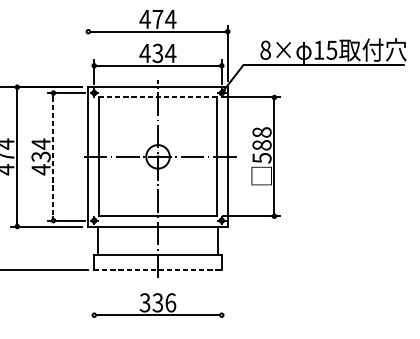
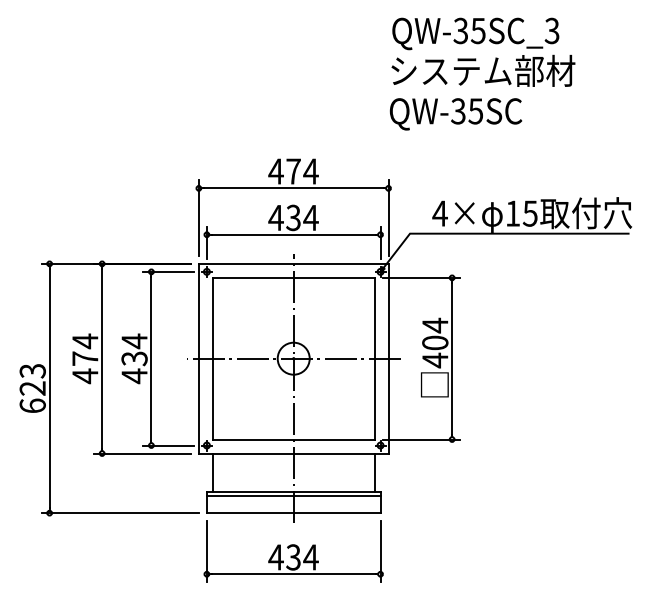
text: (265, 50) -> (439, 213), 8× -> 4×
line: (88, 53) -> (198, 217), added
line: (157, 97) -> (293, 277), dashed -> solid
text: (262, 144) -> (435, 342), 588 -> 404
line: (53, 157) -> (151, 359), dashed -> solid
line: (157, 258) -> (293, 496), added
line: (157, 270) -> (293, 513), dashed -> solid
line: (93, 298) -> (206, 551), added
line: (221, 298) -> (380, 551), added
text: (157, 302) -> (293, 557), 336 -> 434

